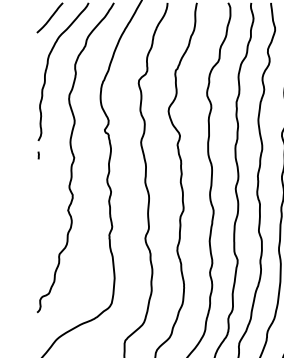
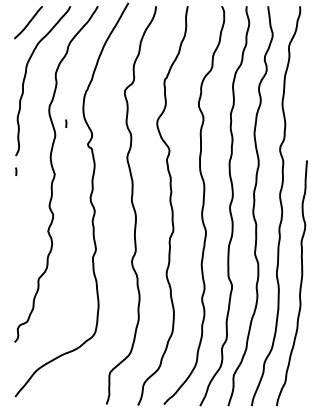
curve: (85, 110) -> (66, 123), added

